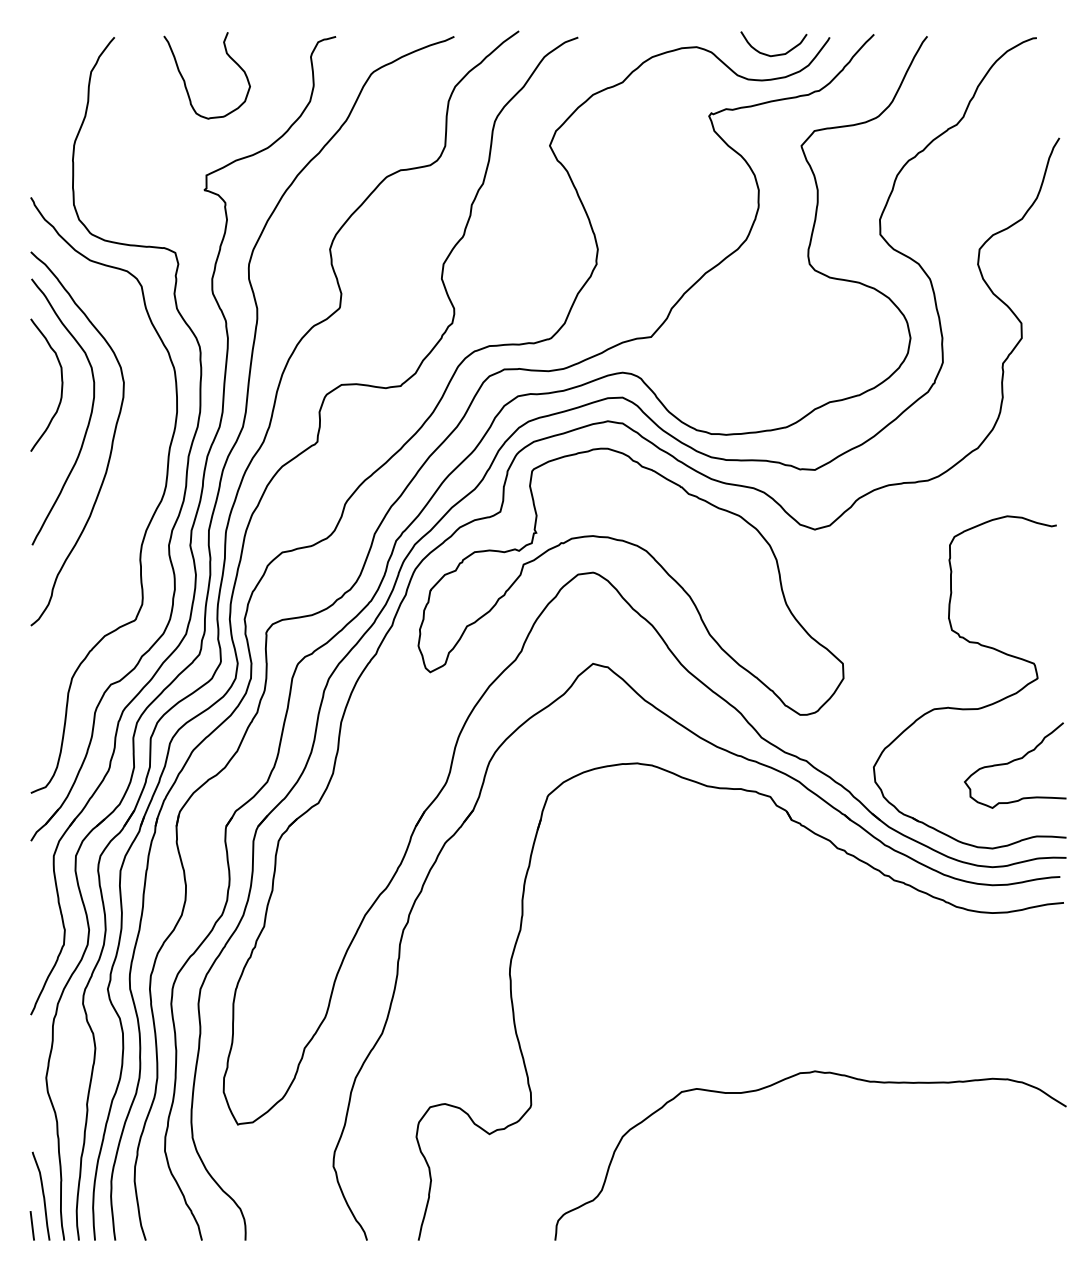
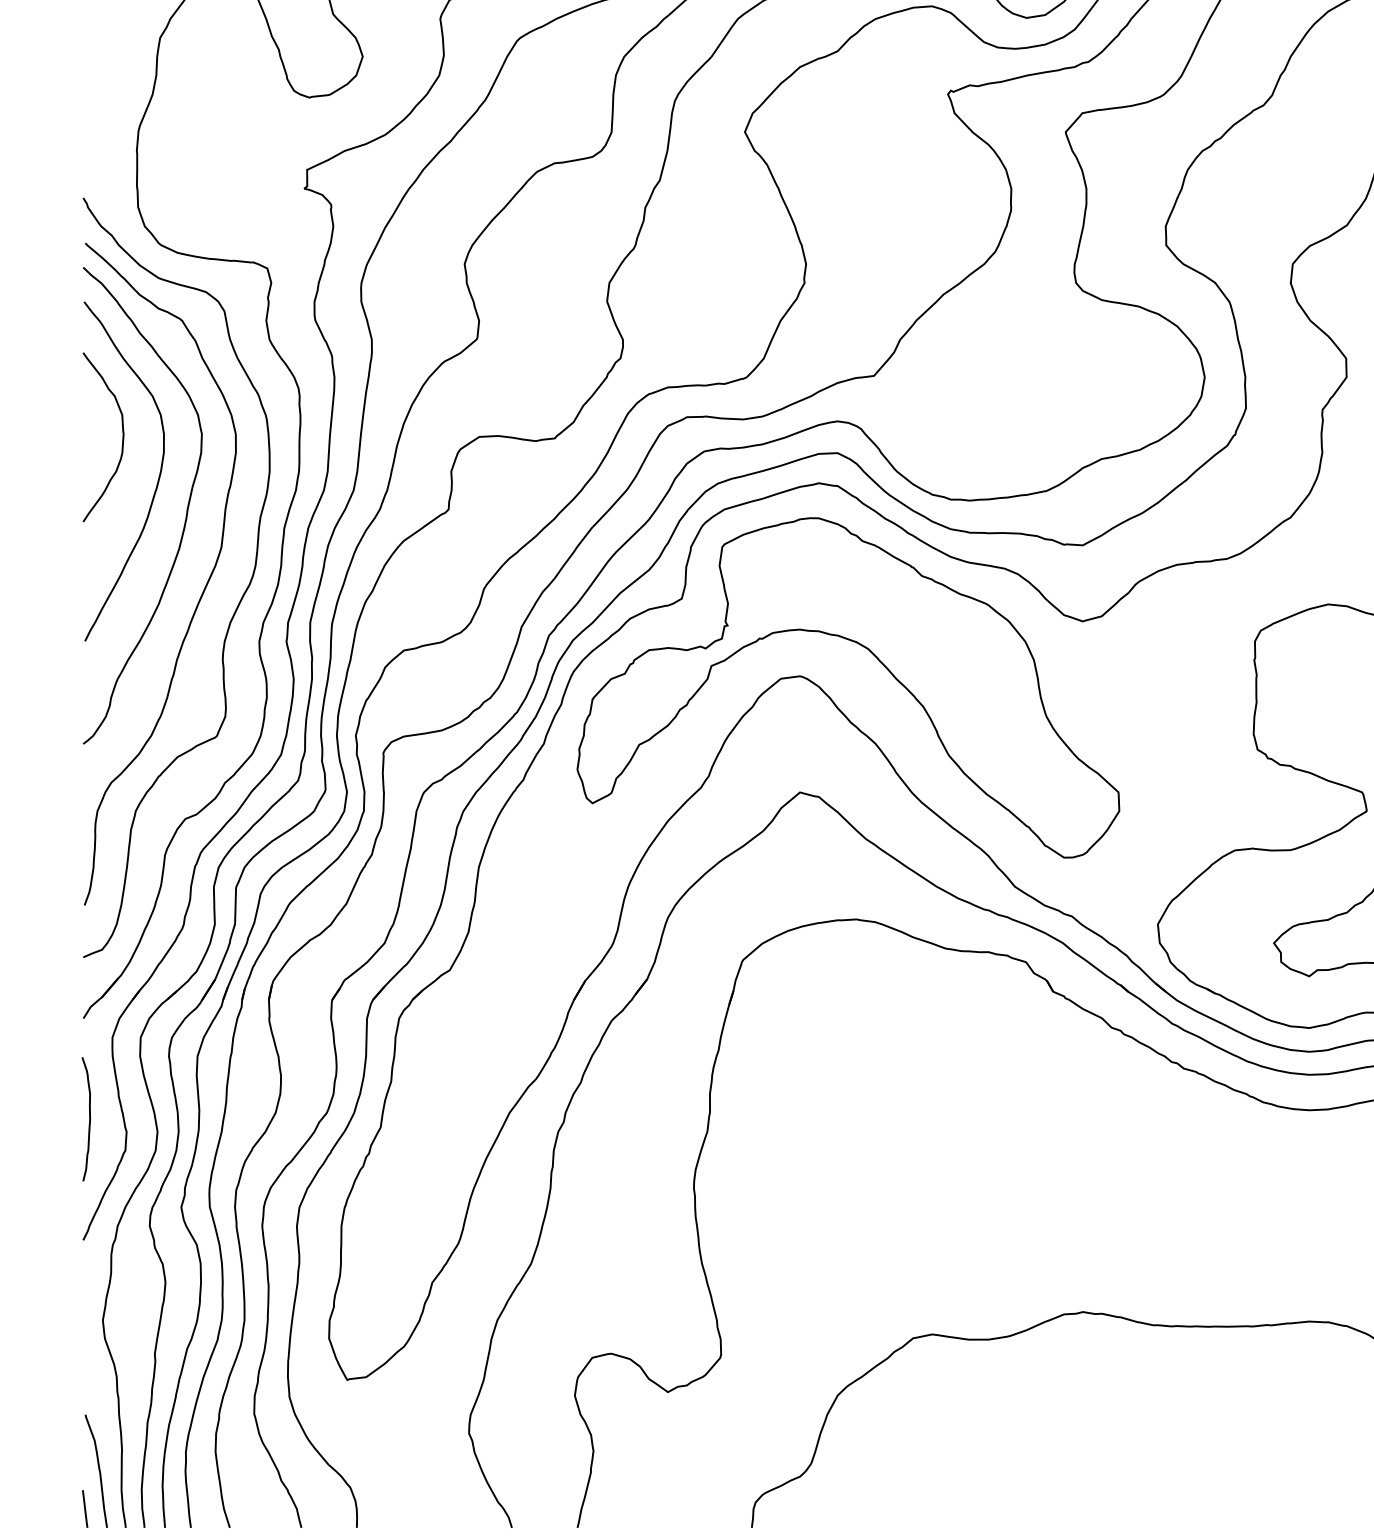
curve: (123, 507) -> (201, 593), added
curve: (35, 919) -> (89, 1118), added

